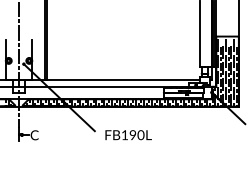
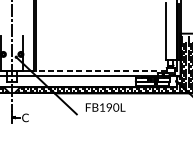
line: (123, 80) -> (101, 71), solid -> dashed
text: (128, 135) -> (105, 107), moved

